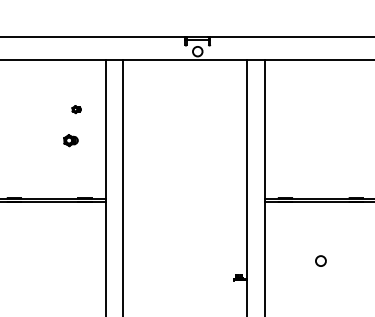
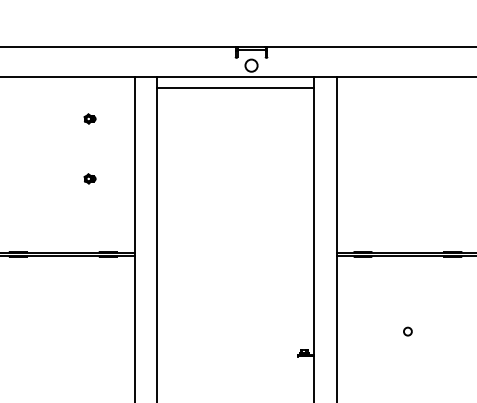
line: (185, 69) -> (235, 88), added
part: (76, 109) -> (89, 118), moved
part: (70, 140) -> (89, 178), size x0.62
circle: (320, 260) -> (407, 331), size x0.62

